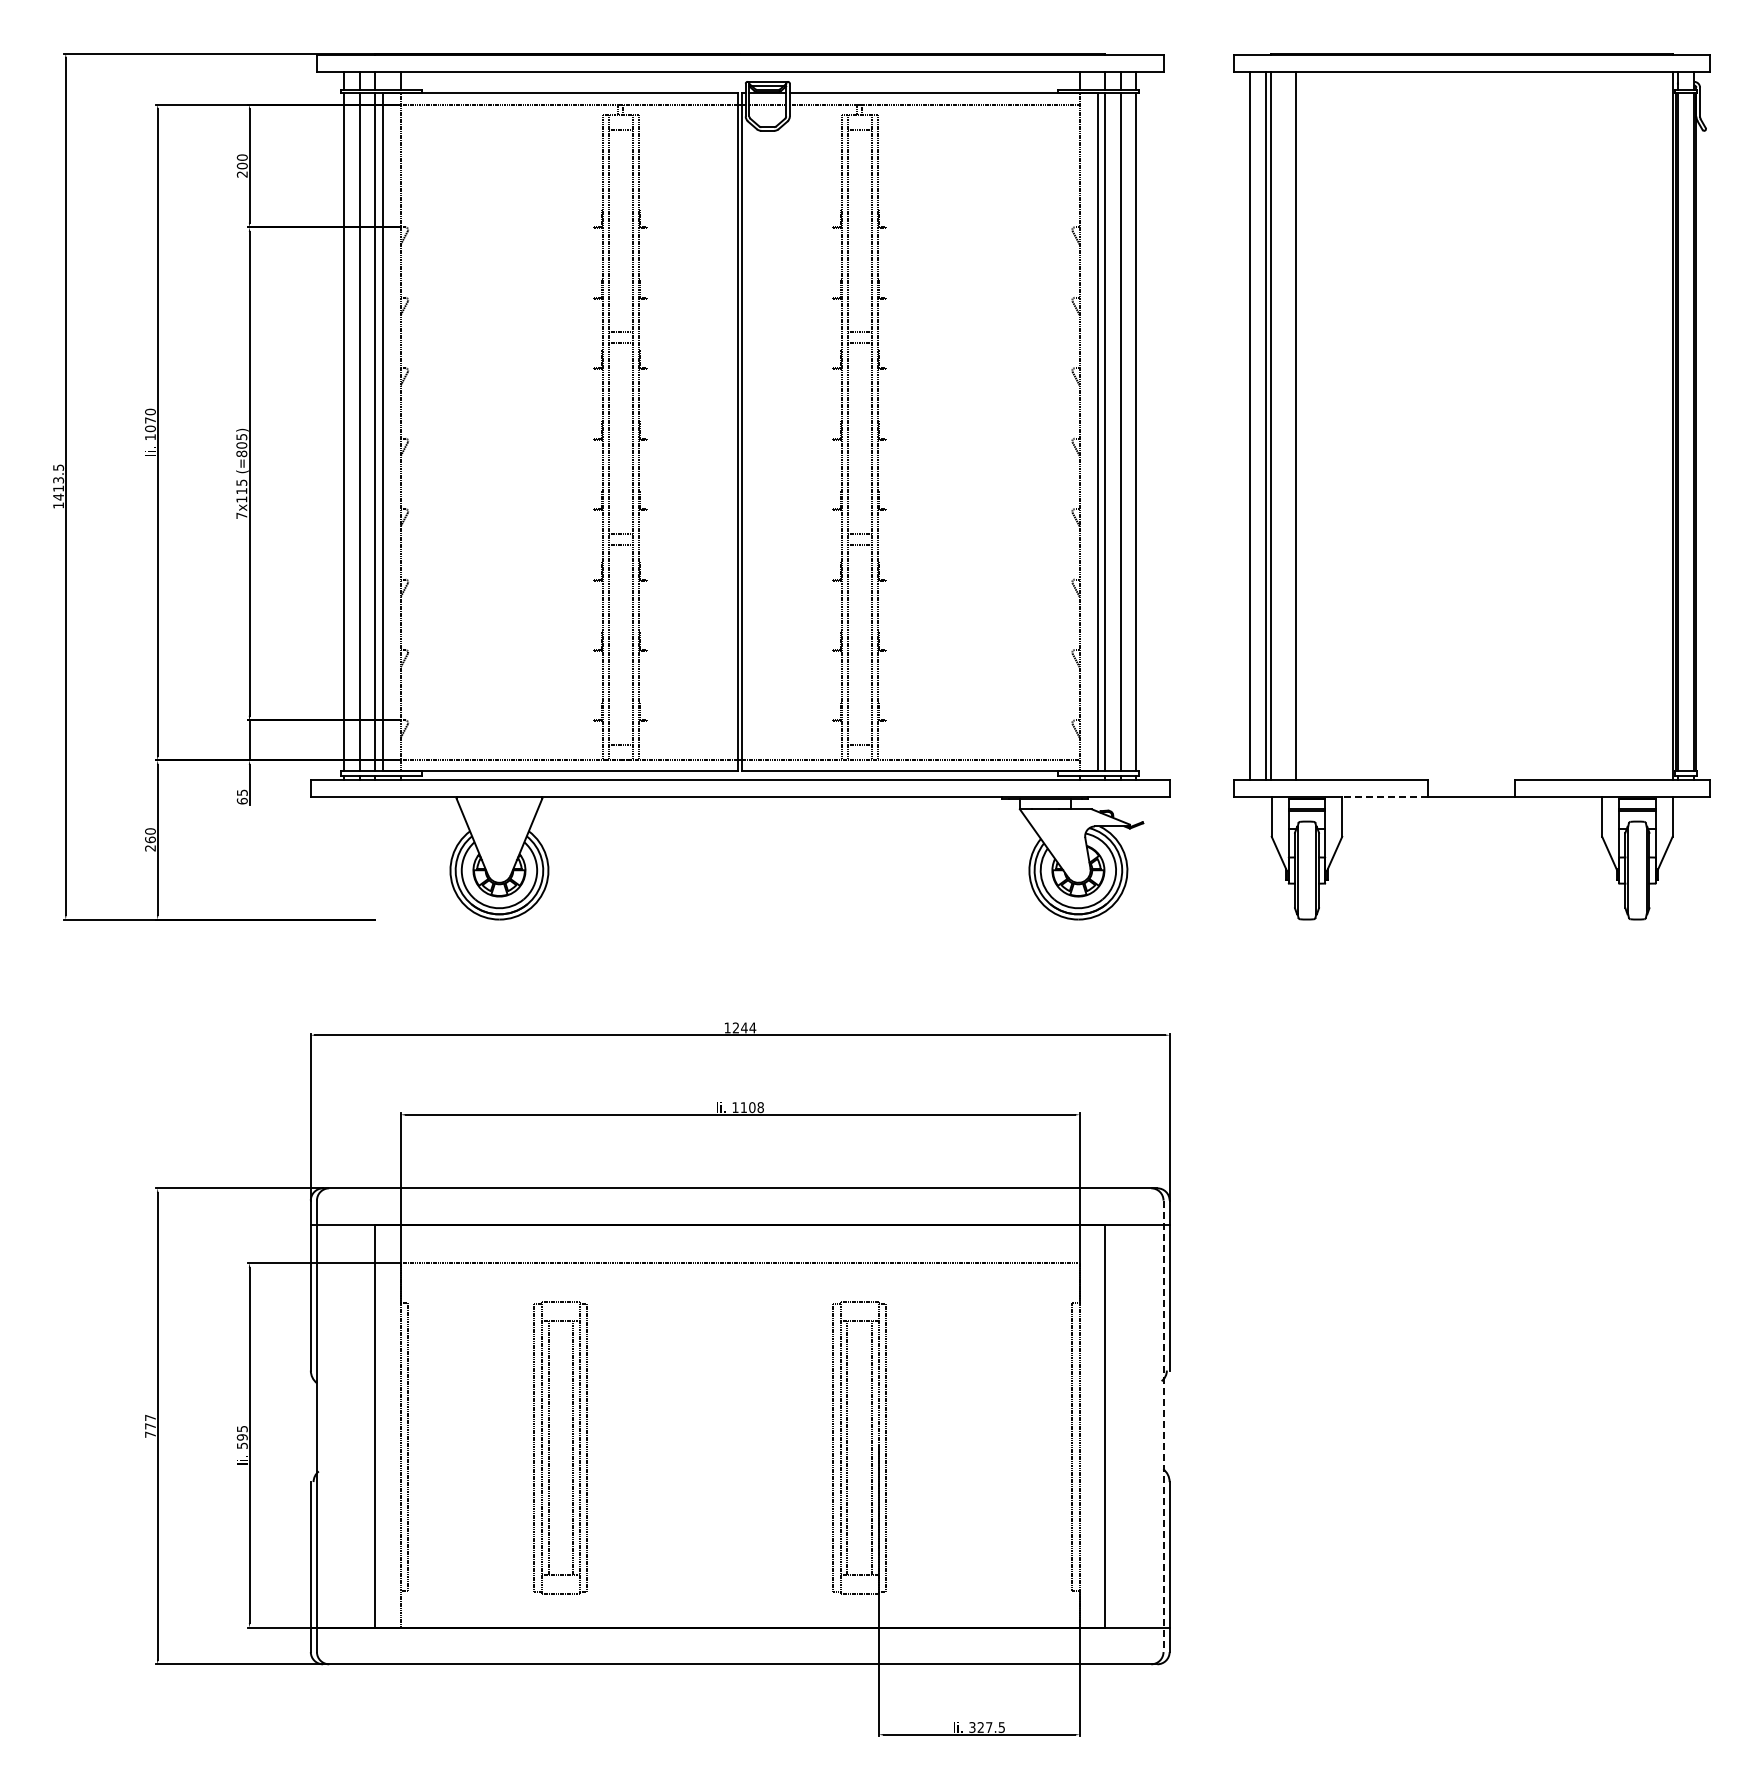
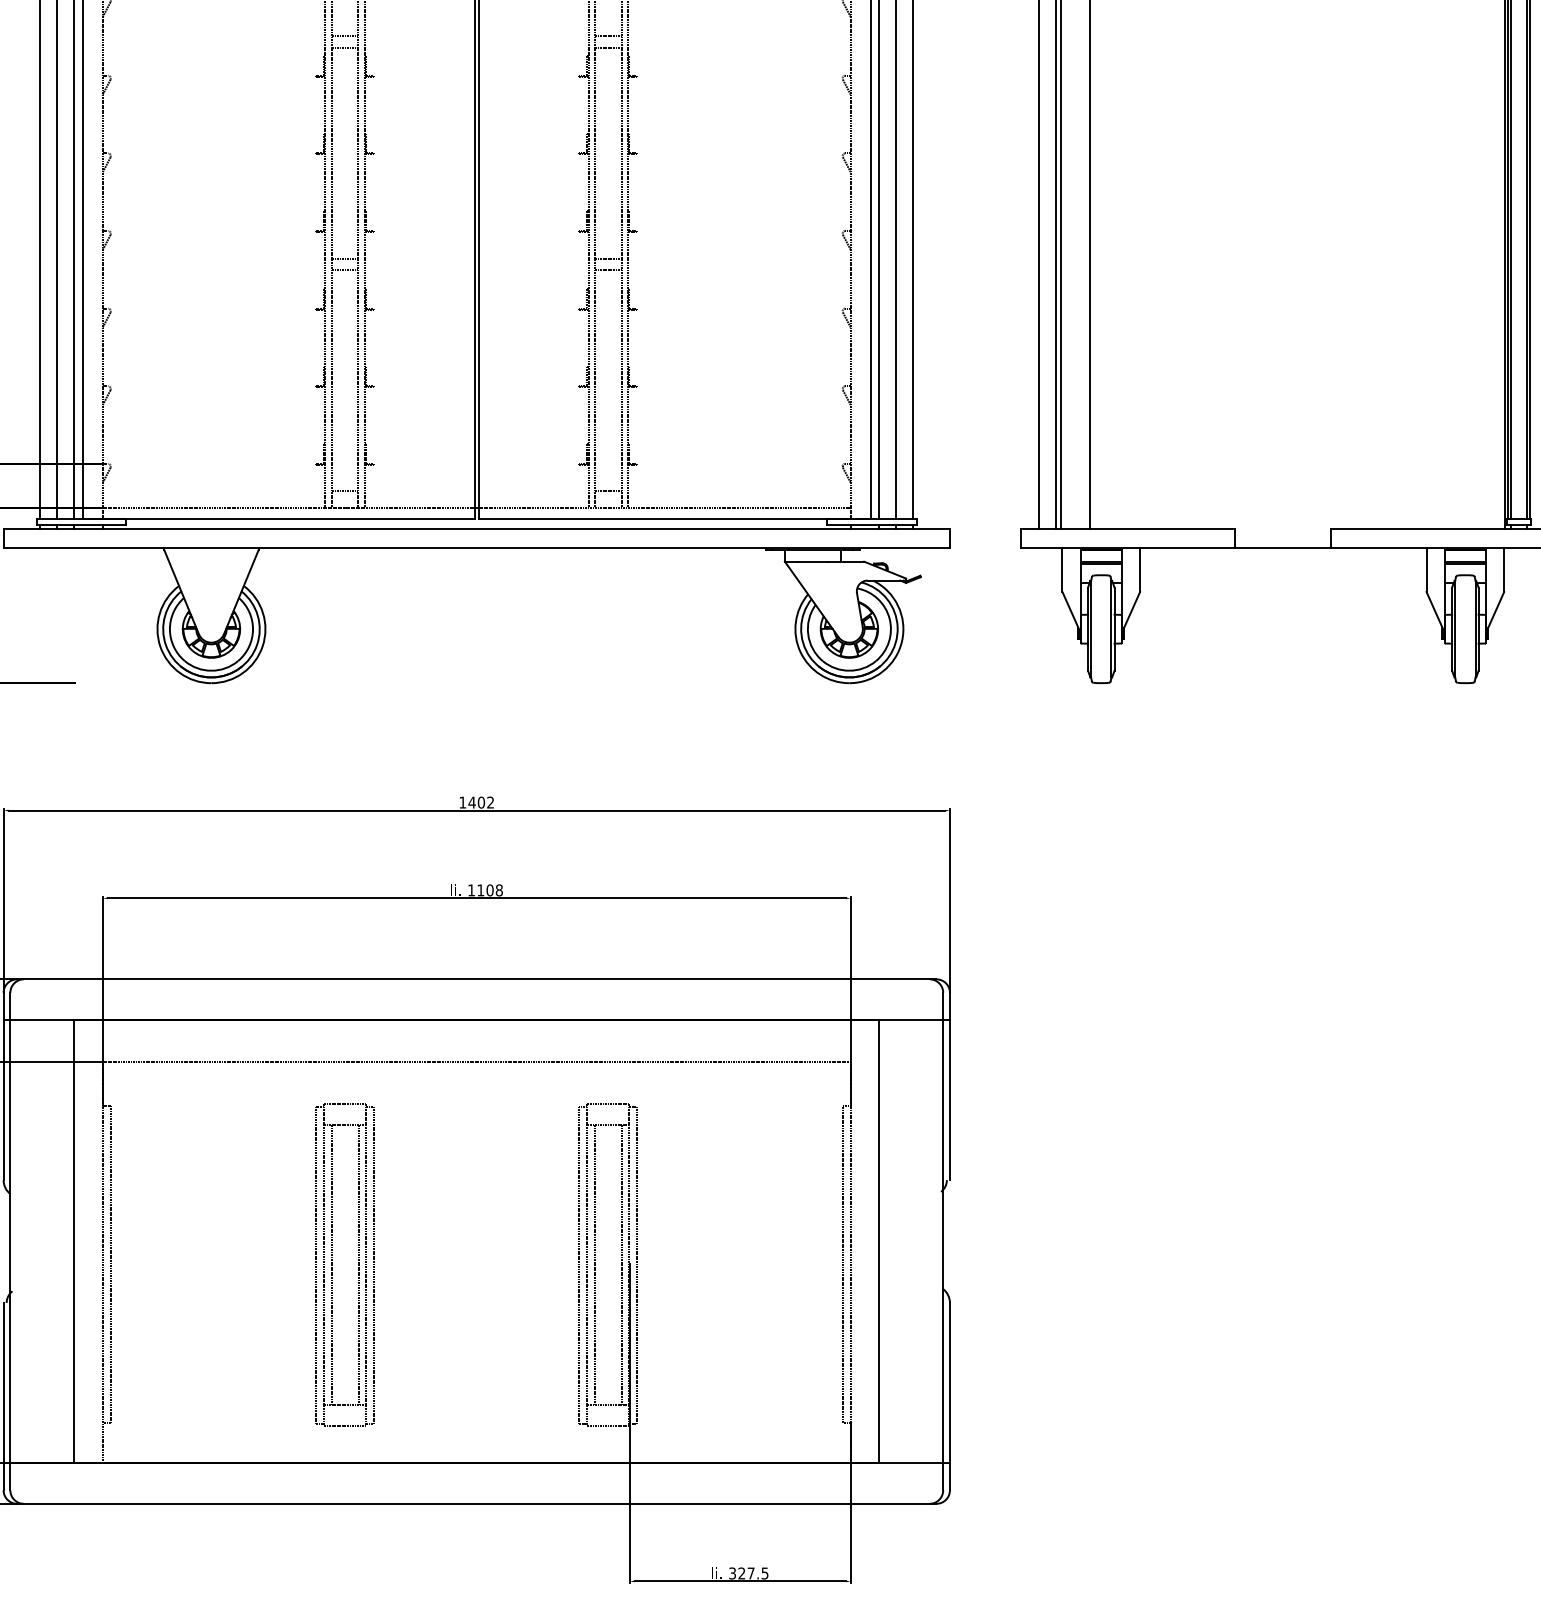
line: (1384, 797) -> (1186, 548), dashed -> solid
text: (744, 1027) -> (481, 802), 1244 -> 1402
line: (1163, 1426) -> (943, 1241), dashed -> solid
part: (549, 1447) -> (332, 1264), moved

